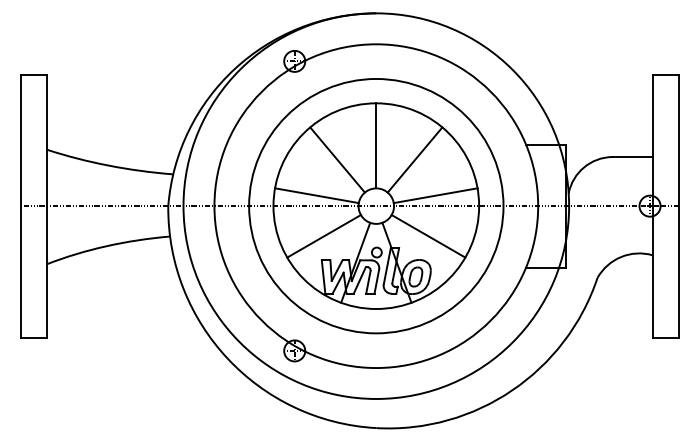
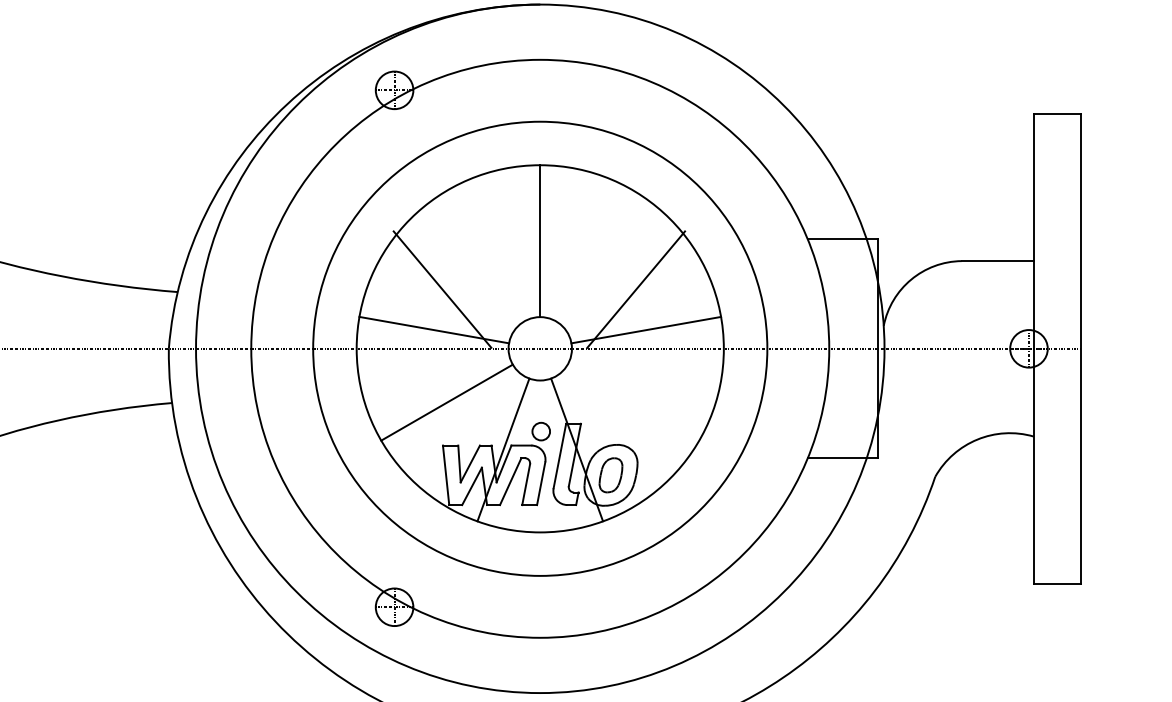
line: (337, 159) -> (442, 288), moved
line: (414, 159) -> (635, 288), moved
line: (428, 236) -> (633, 402), removed

